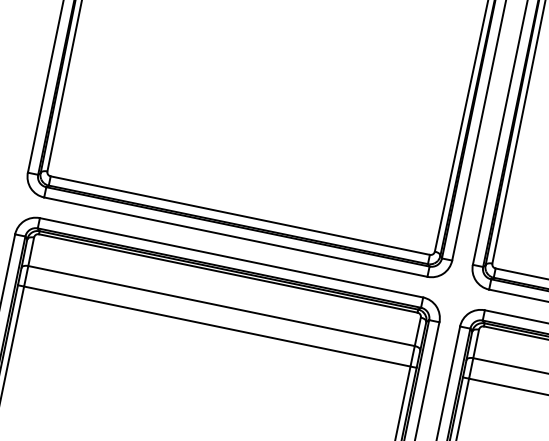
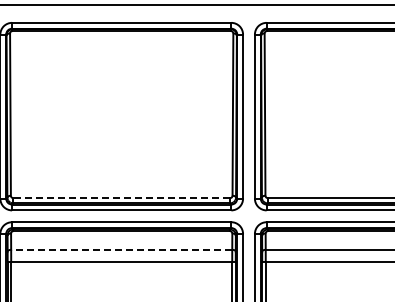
line: (239, 216) -> (121, 198), solid -> dashed
line: (221, 305) -> (121, 249), solid -> dashed

